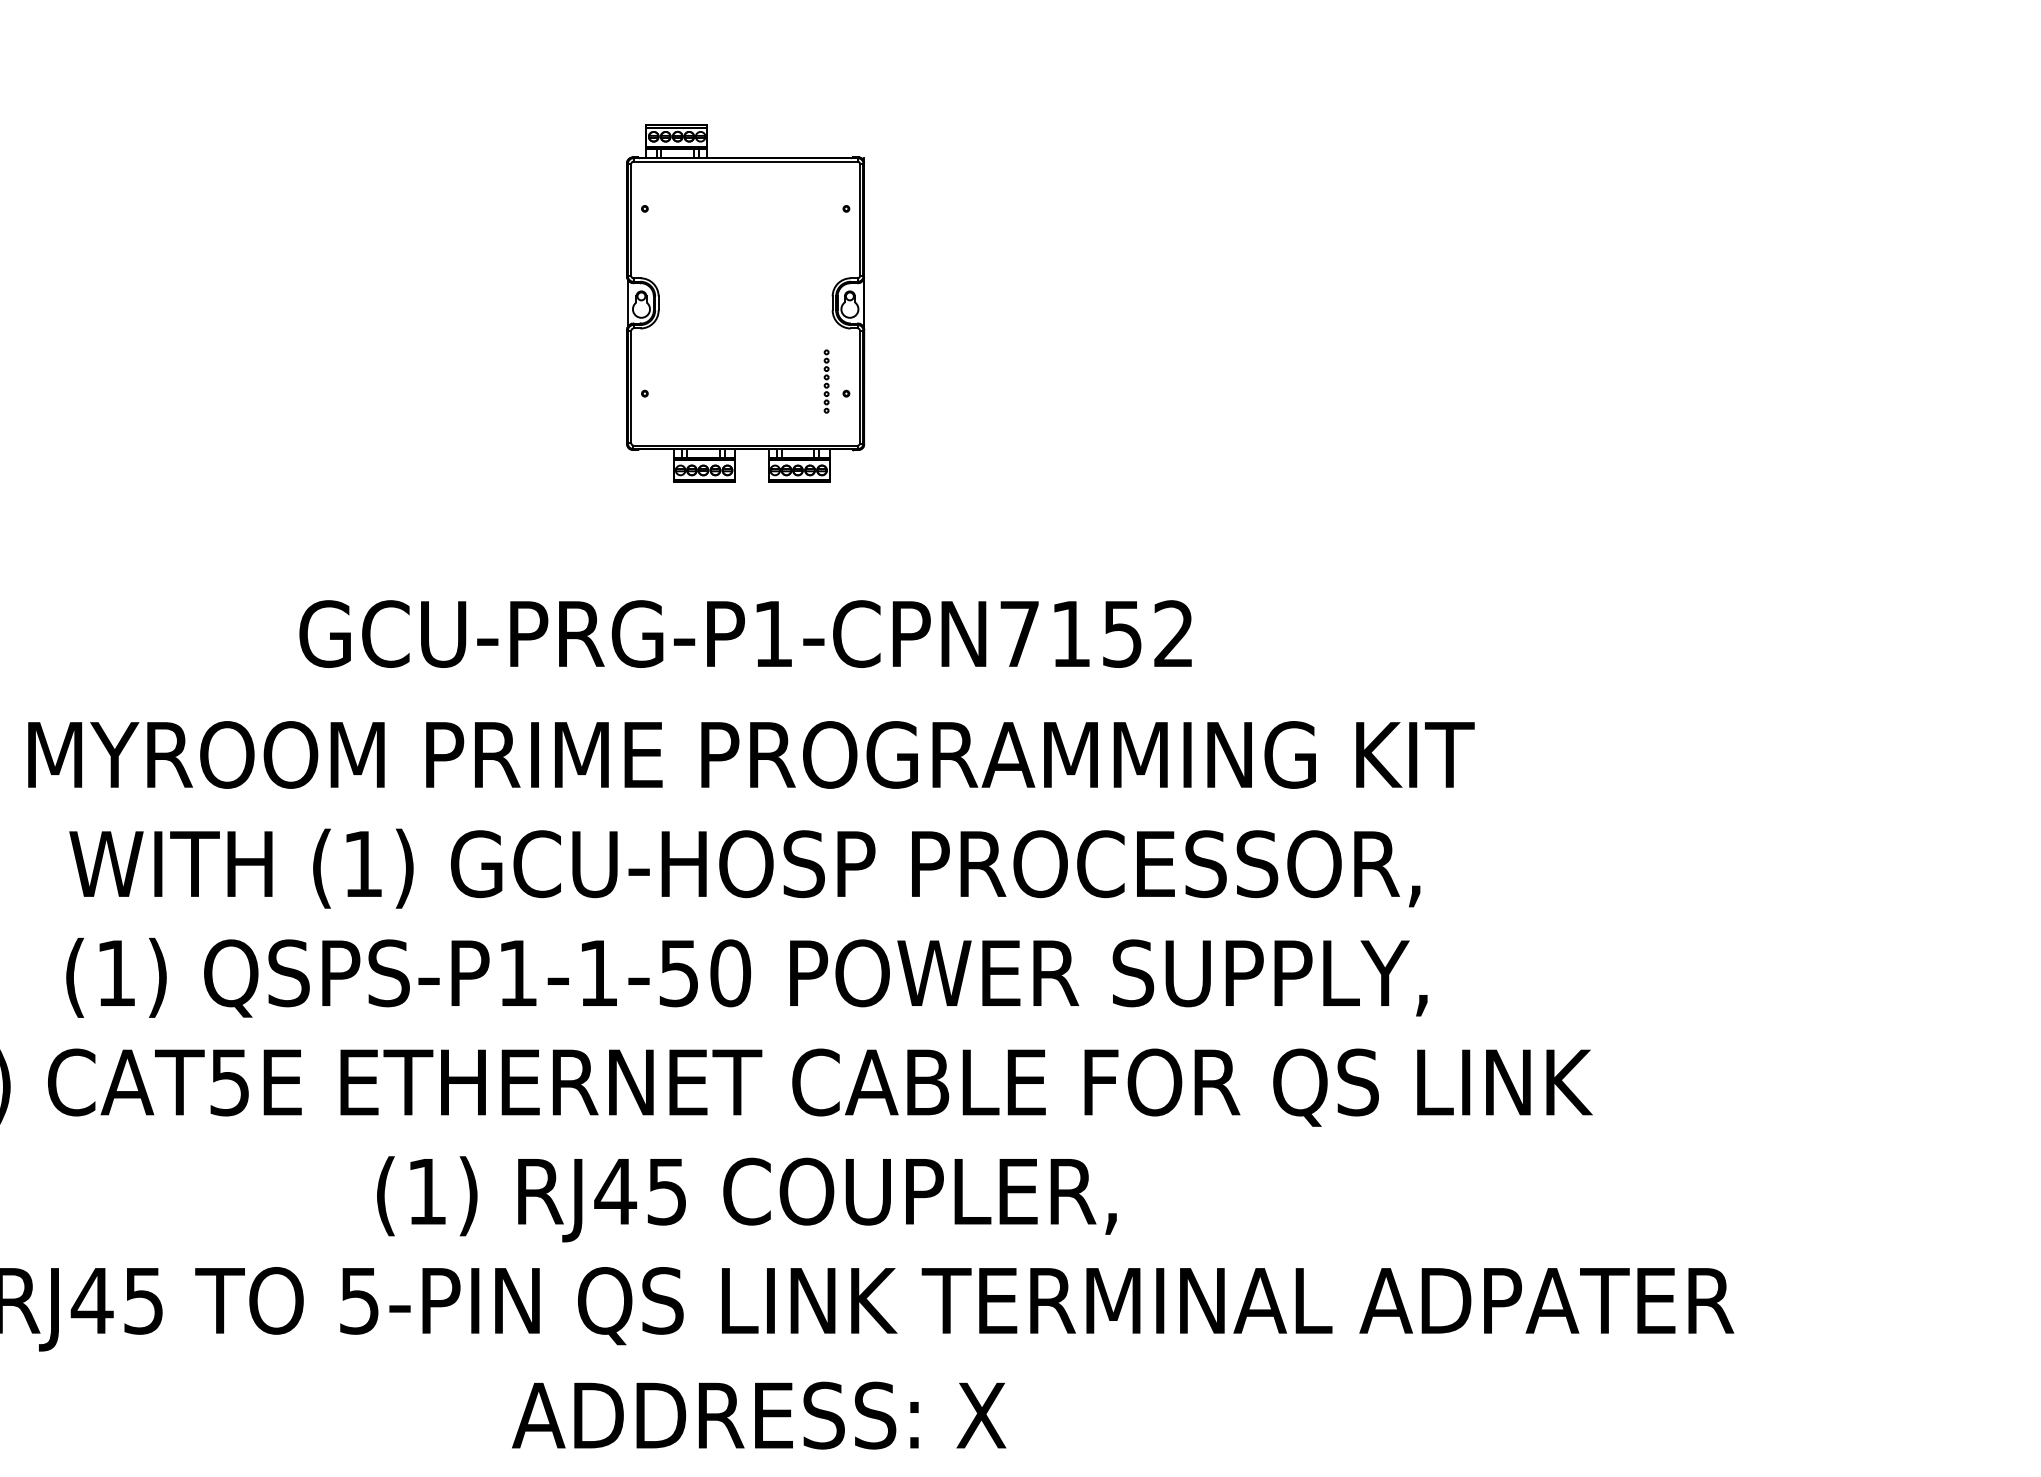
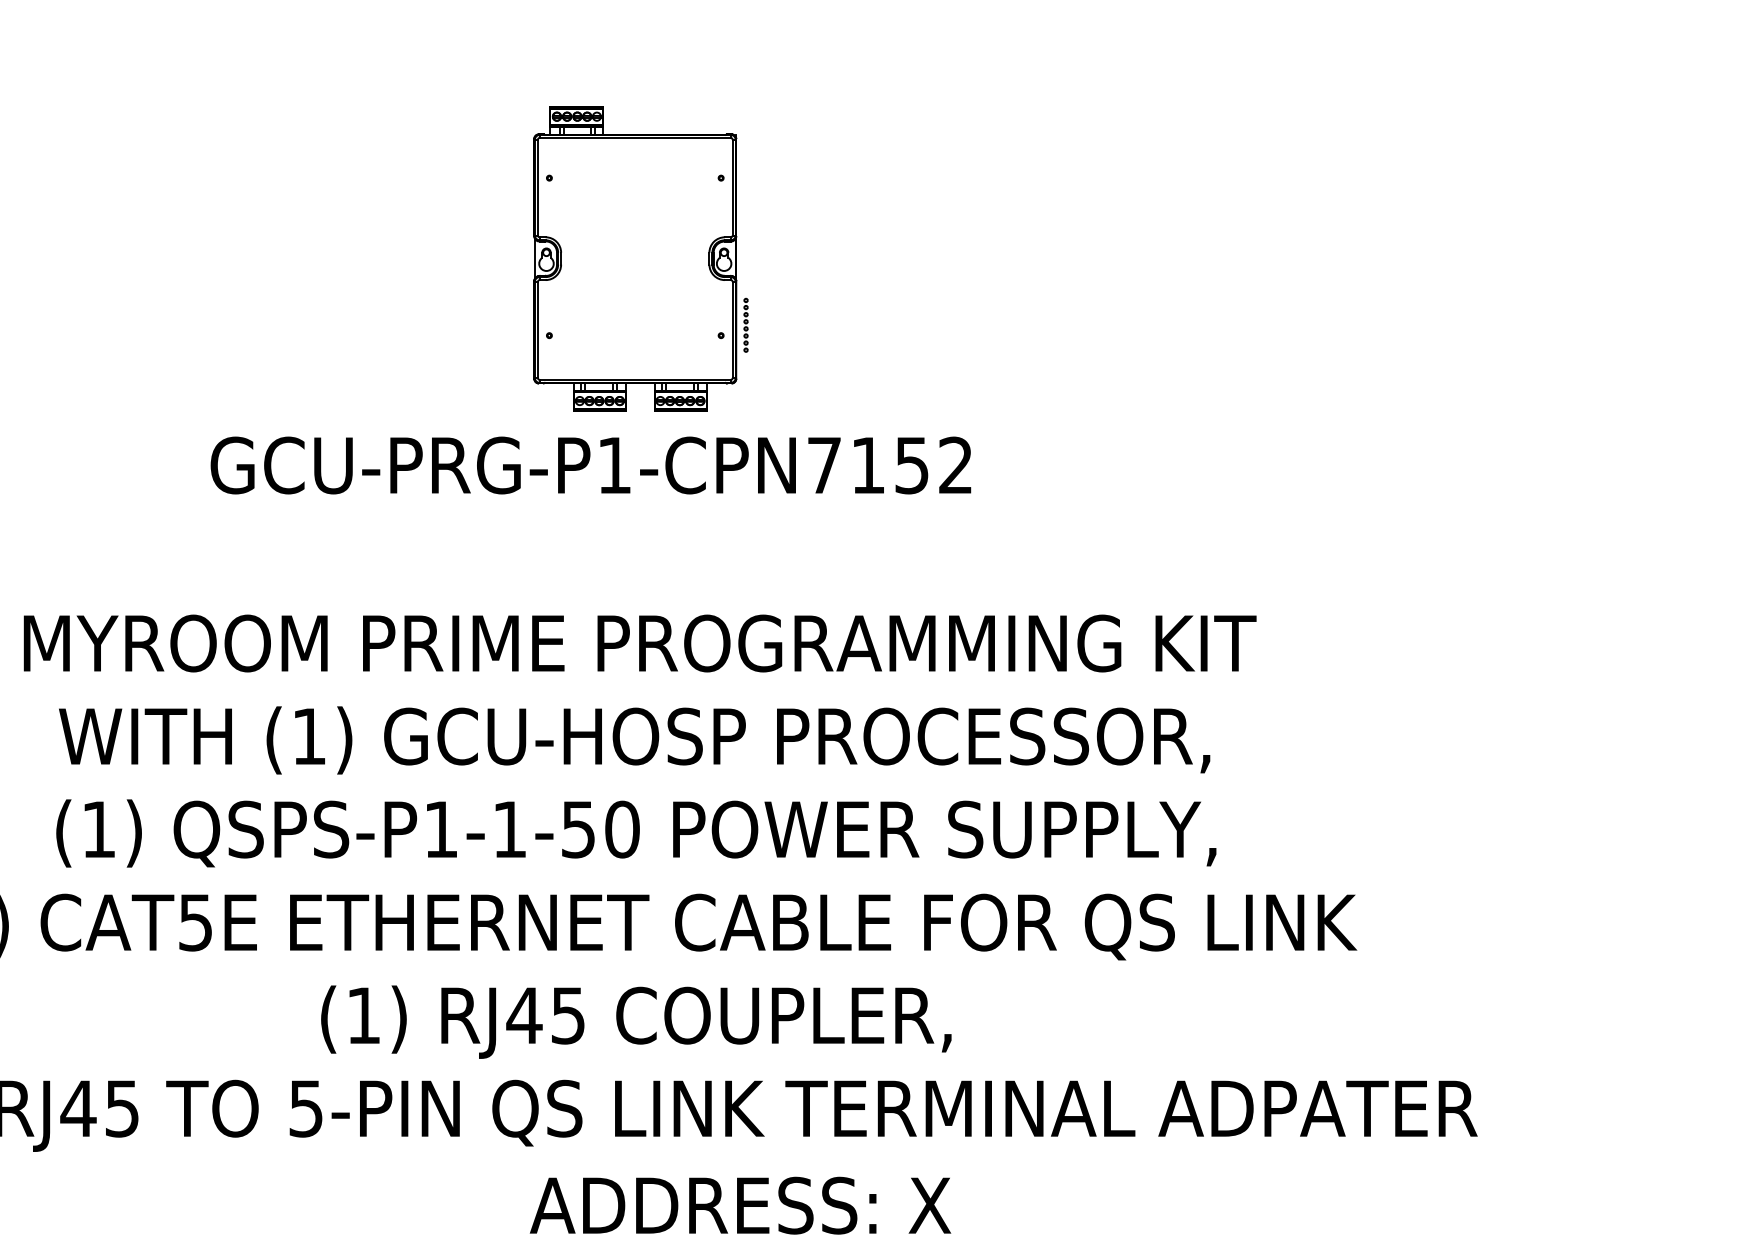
part: (826, 381) -> (745, 325), moved
text: (745, 633) -> (590, 465), moved
text: (759, 1415) -> (740, 1205), moved

